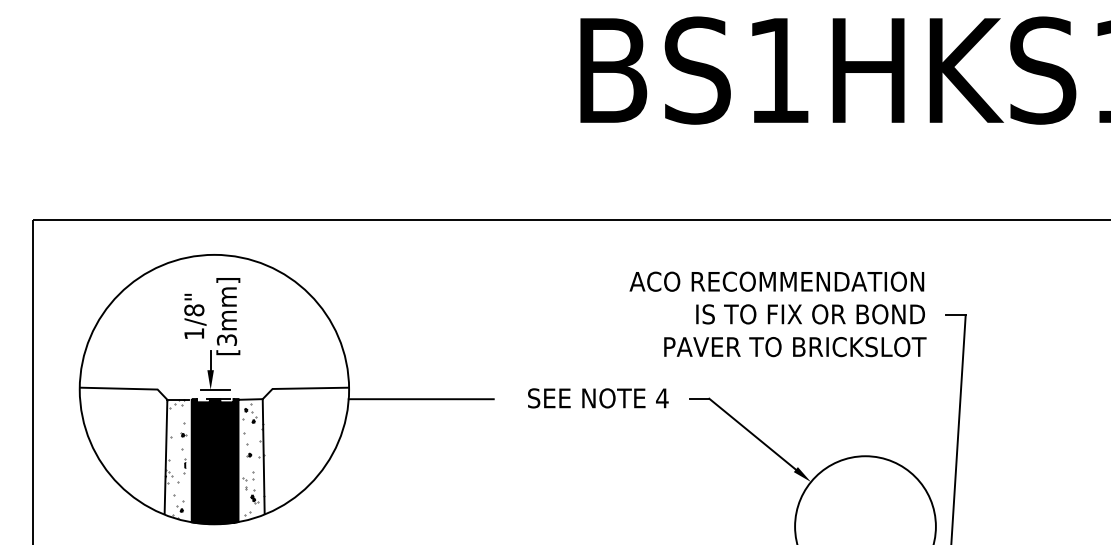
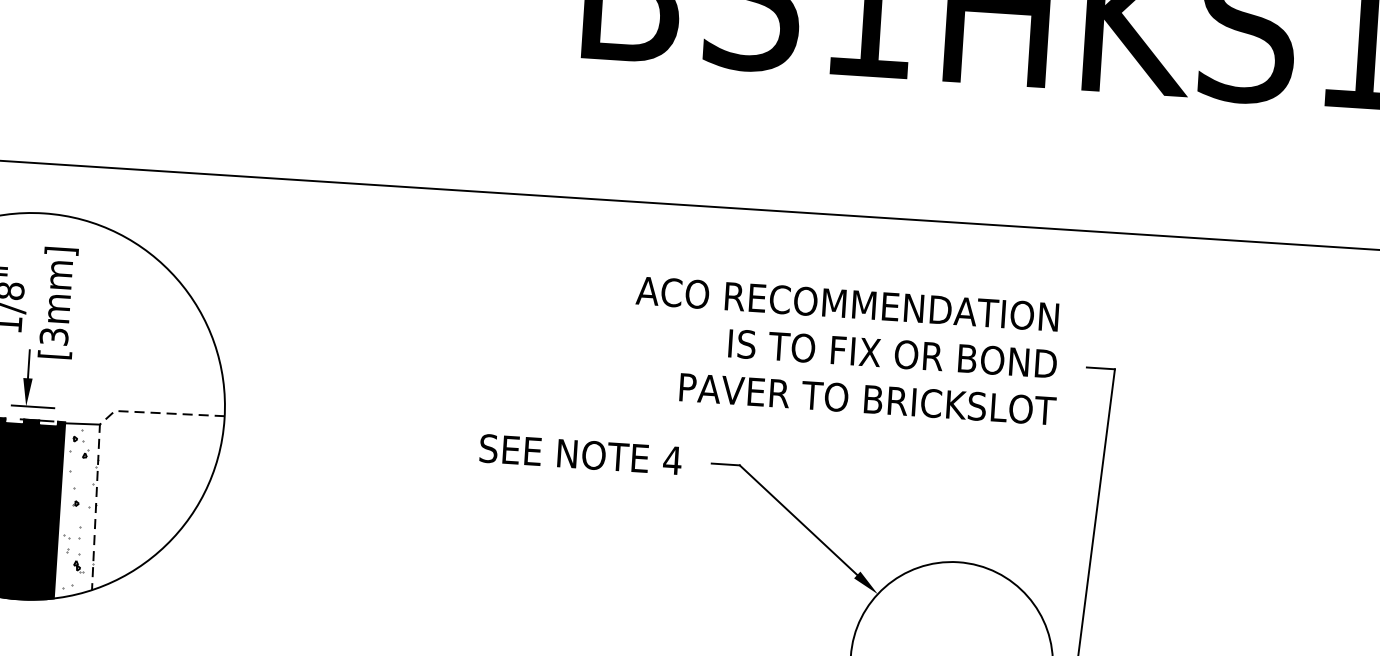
line: (420, 399) -> (325, 439), removed
line: (262, 410) -> (98, 440), solid -> dashed

